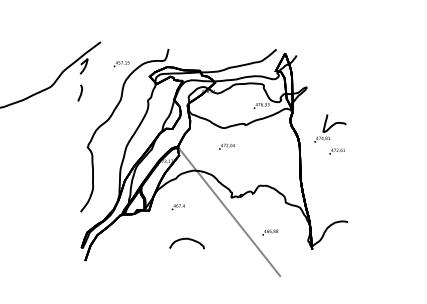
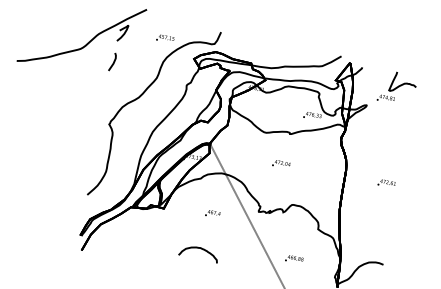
part: (330, 128) -> (397, 88), moved
text: (226, 146) -> (280, 163), moved
text: (177, 207) -> (211, 214), moved

